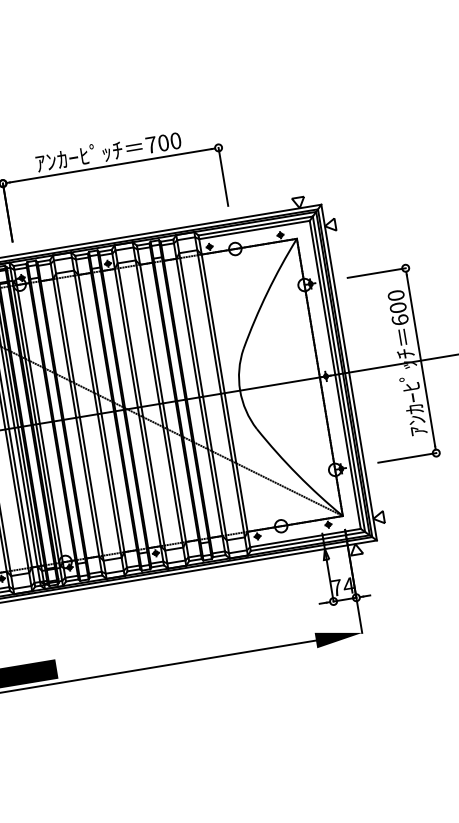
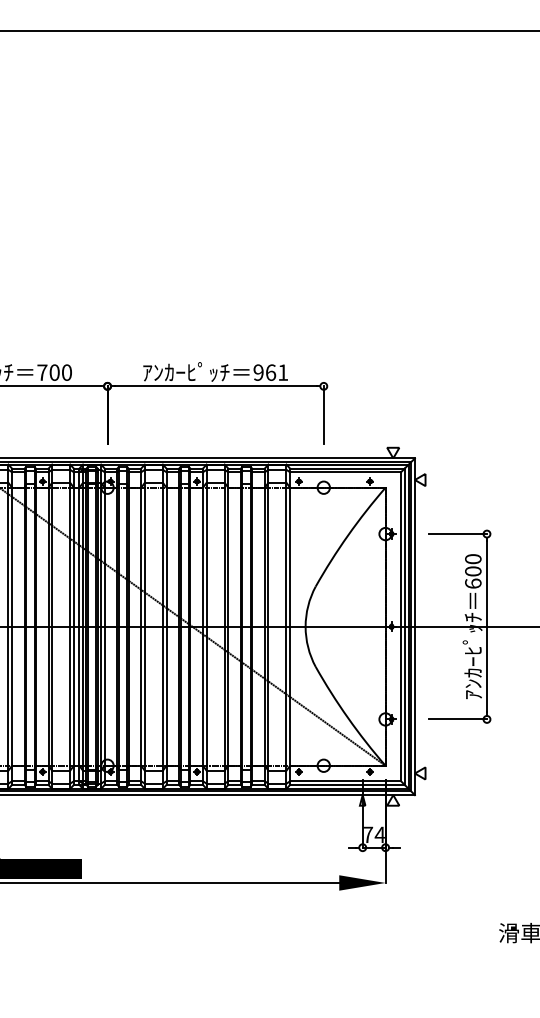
text: (163, 142) -> (270, 372), 700 -> 961

